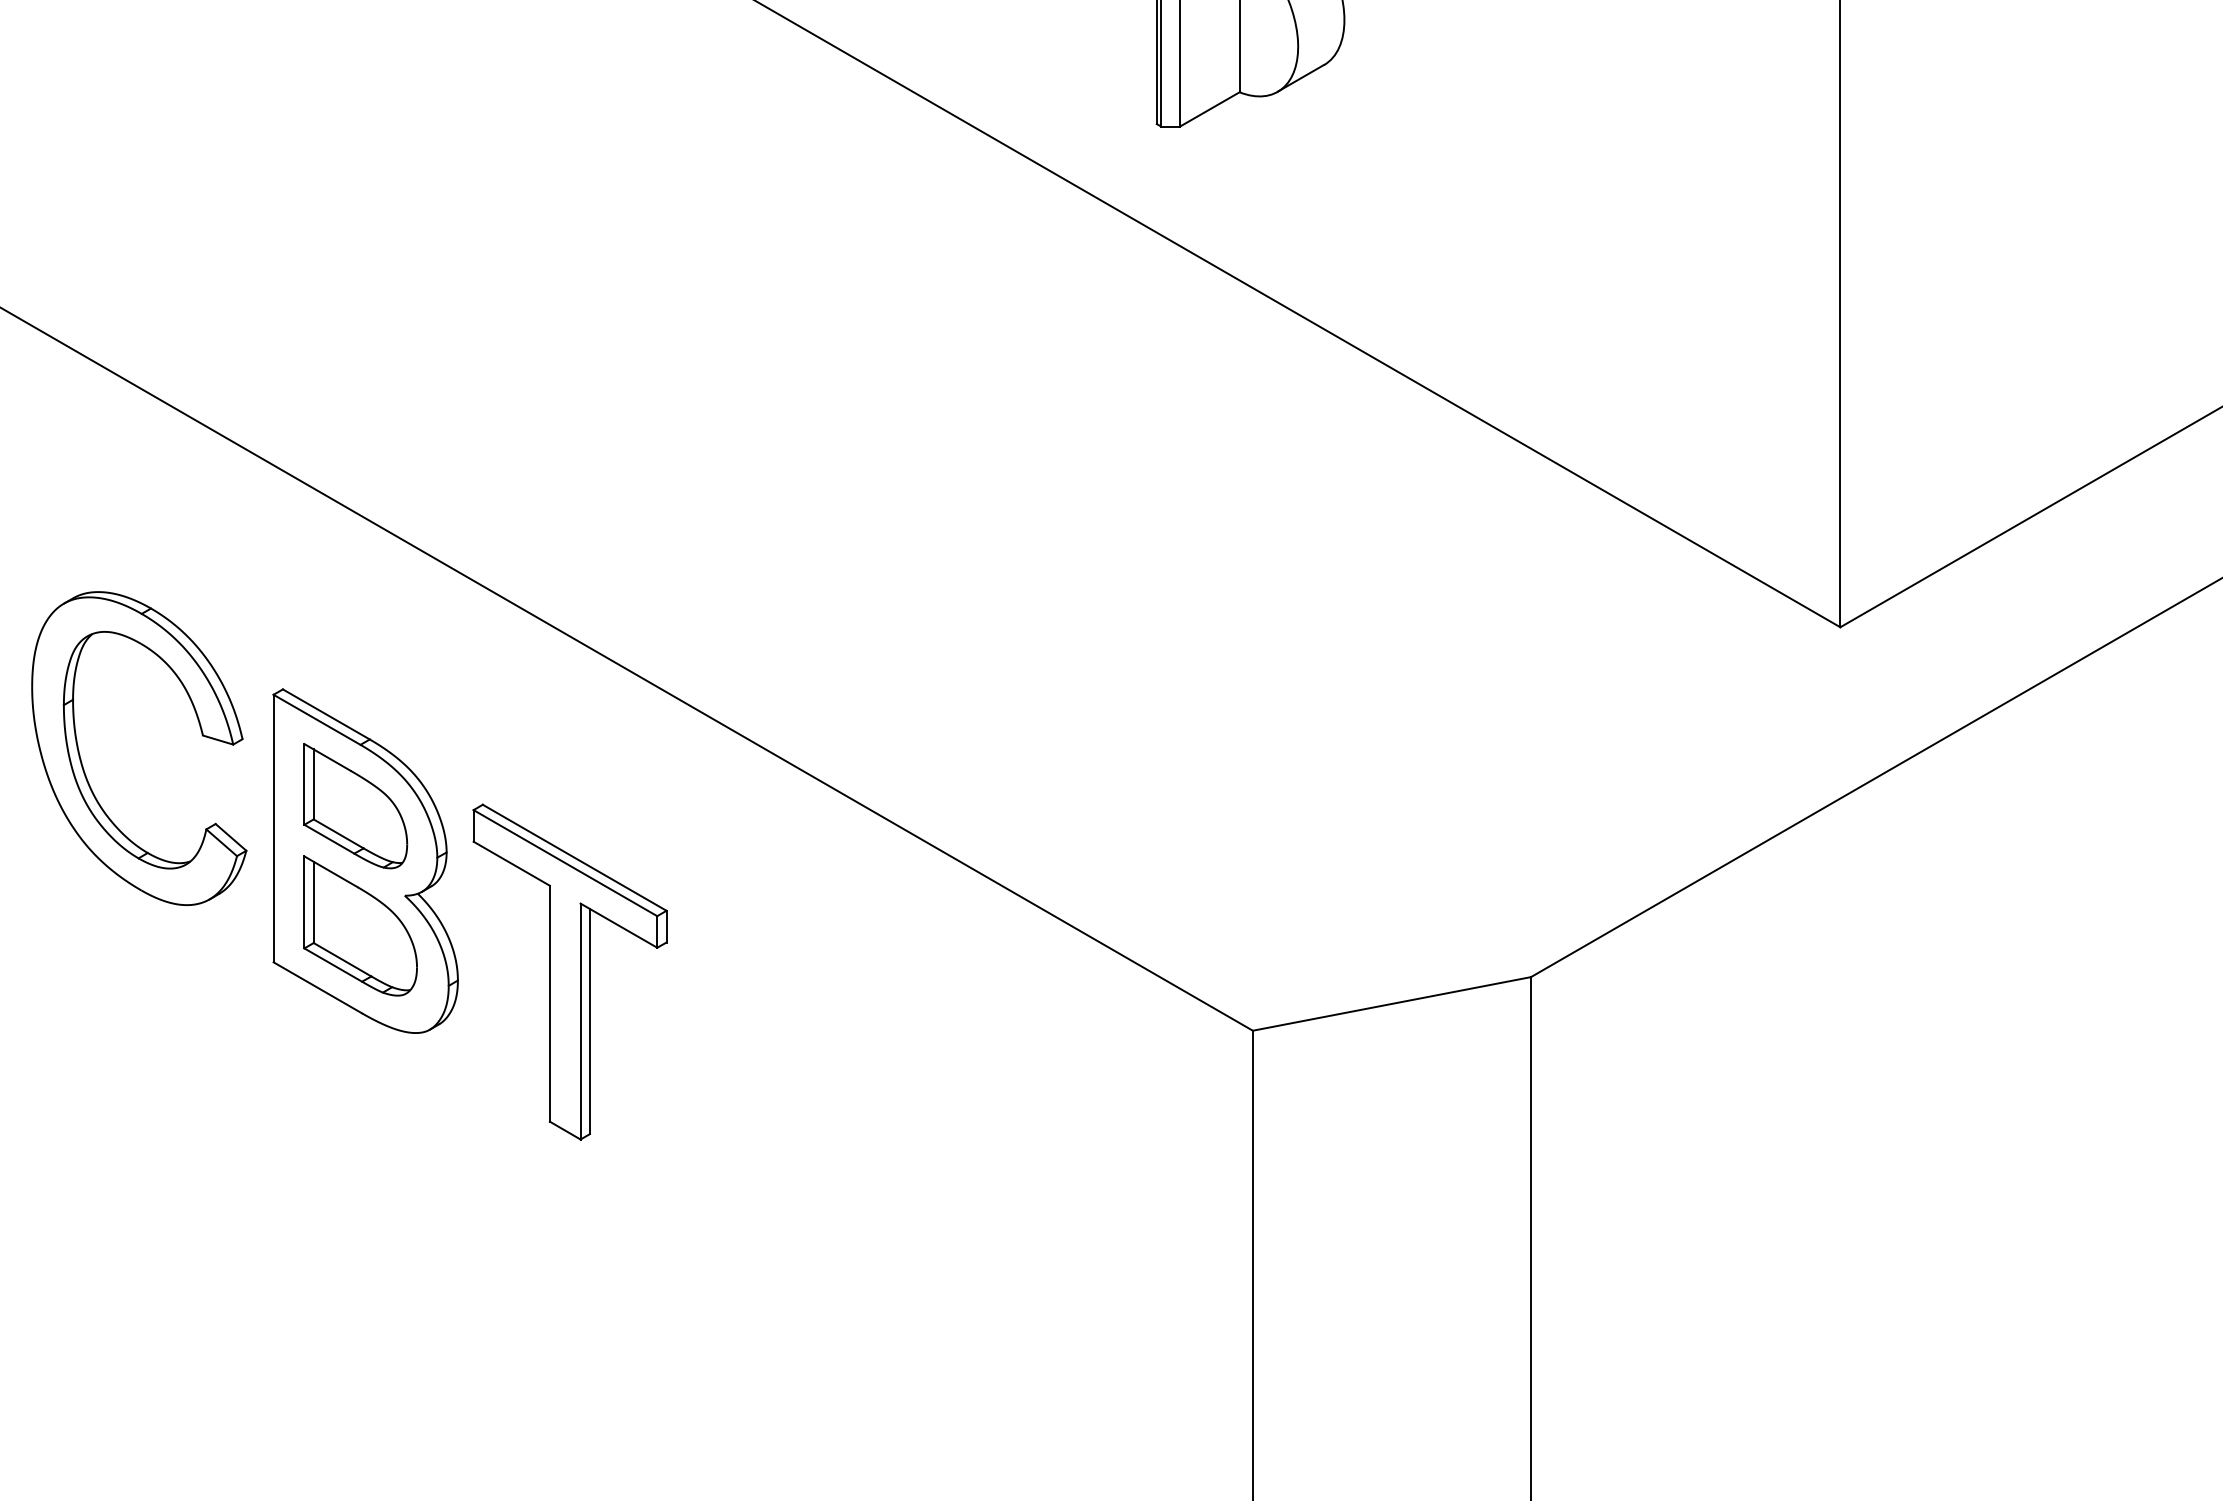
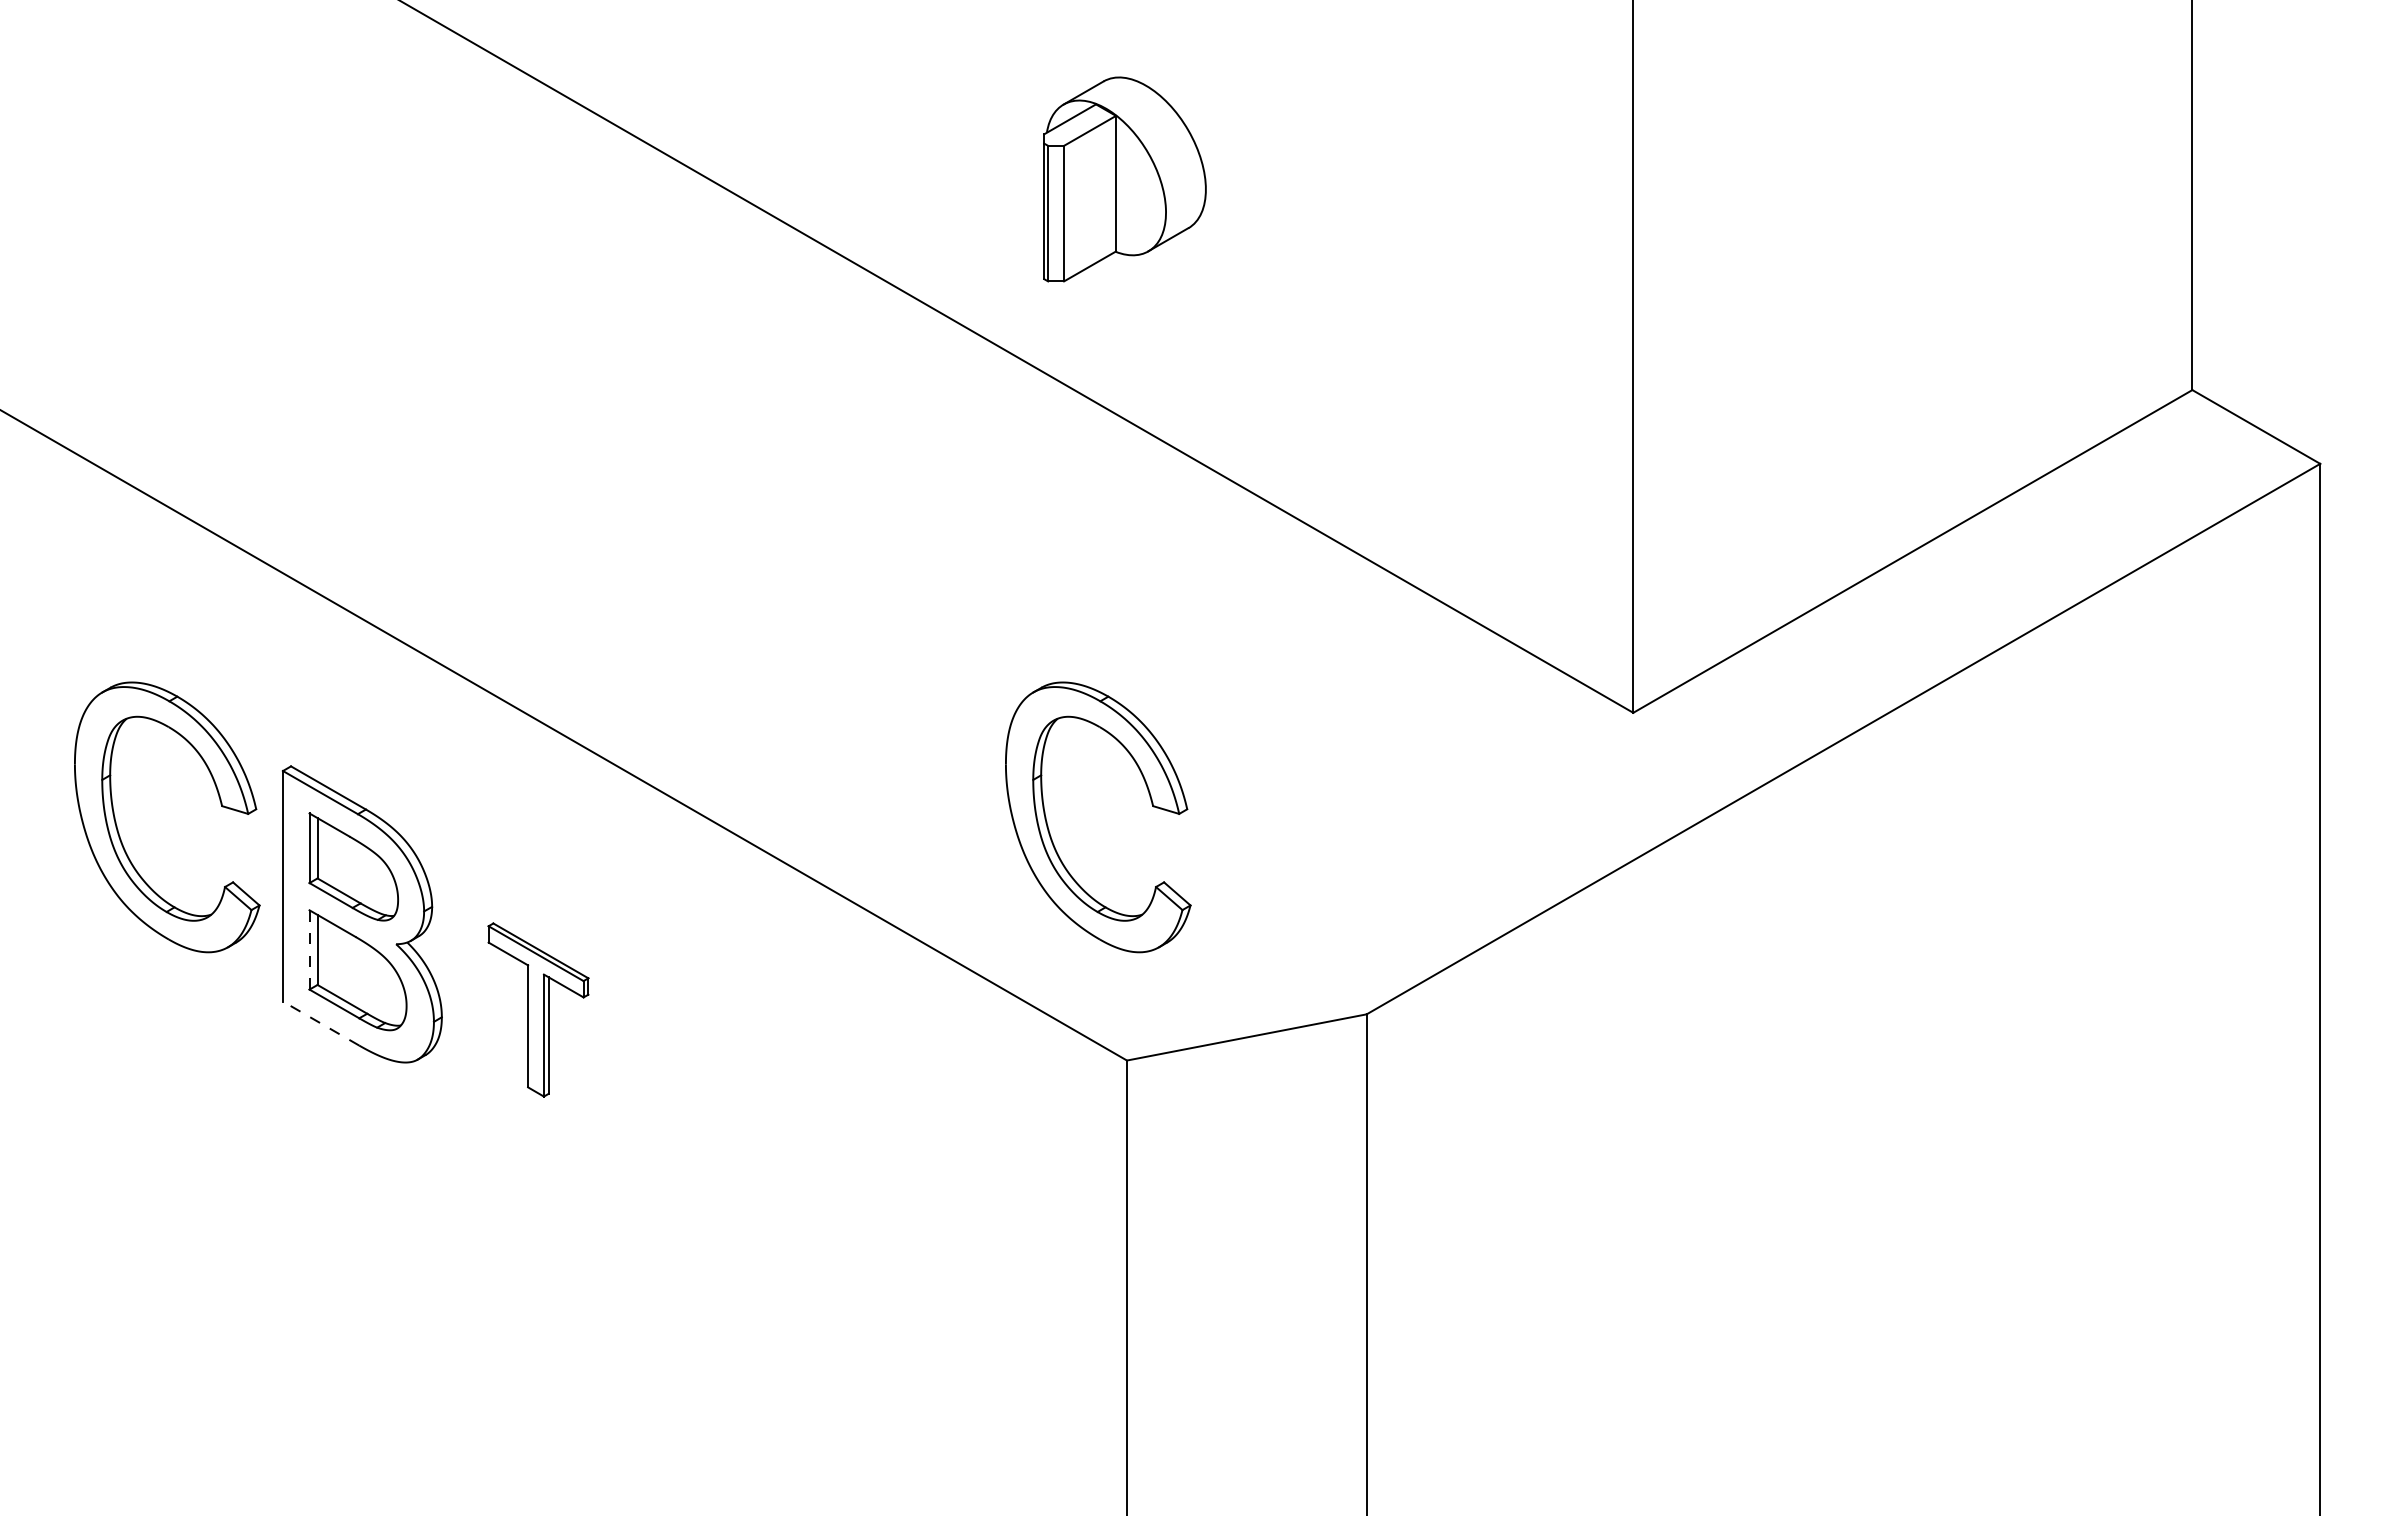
part: (1162, 762) -> (1049, 829), added
line: (304, 901) -> (309, 949), solid -> dashed
part: (570, 971) -> (538, 1009), size x0.6
line: (318, 987) -> (321, 1023), solid -> dashed

